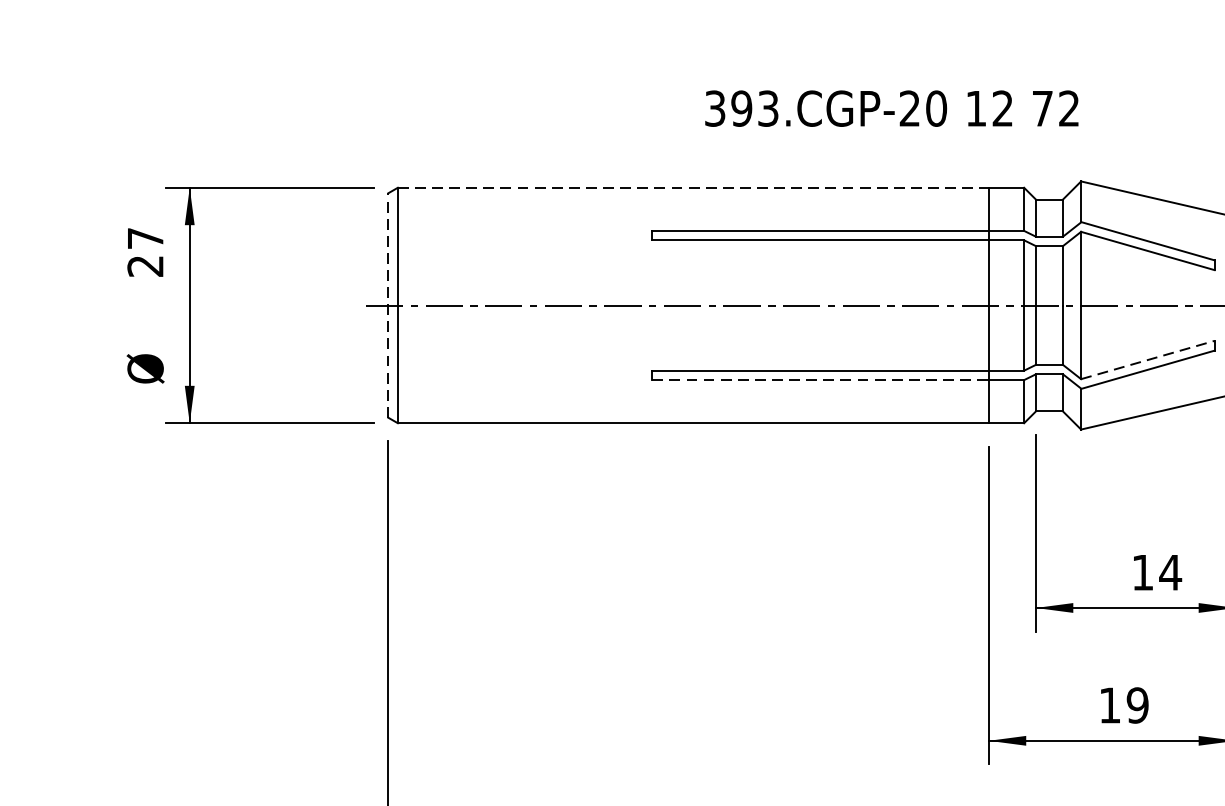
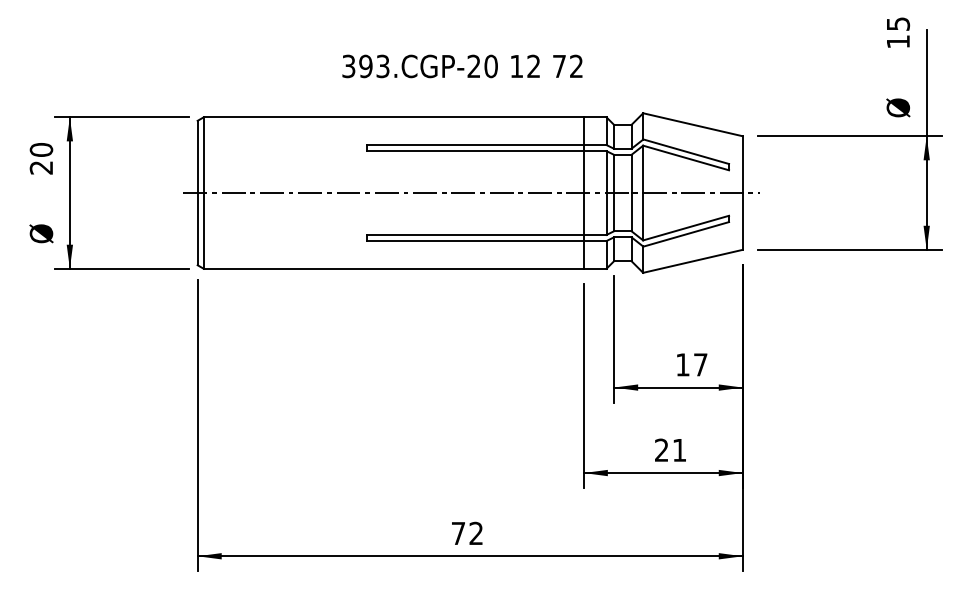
text: (891, 108) -> (462, 66), moved
line: (694, 188) -> (394, 117), dashed -> solid
text: (145, 237) -> (41, 149), 27 -> 20
line: (388, 304) -> (197, 192), dashed -> solid
line: (1148, 360) -> (686, 228), dashed -> solid
line: (821, 380) -> (476, 241), dashed -> solid
text: (1170, 572) -> (700, 364), 14 -> 17
text: (1123, 704) -> (670, 449), 19 -> 21

